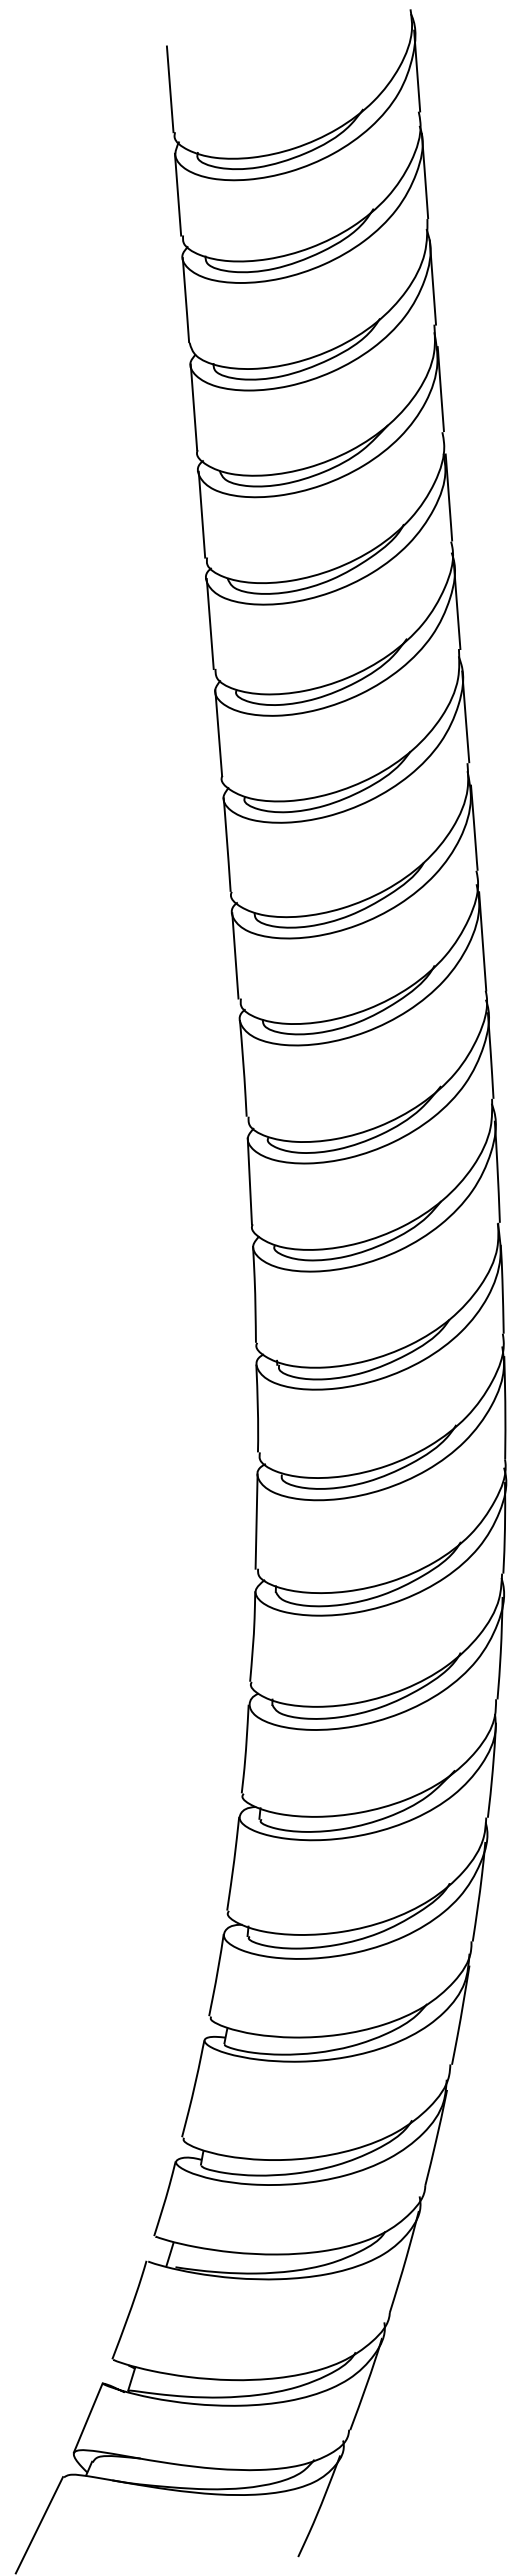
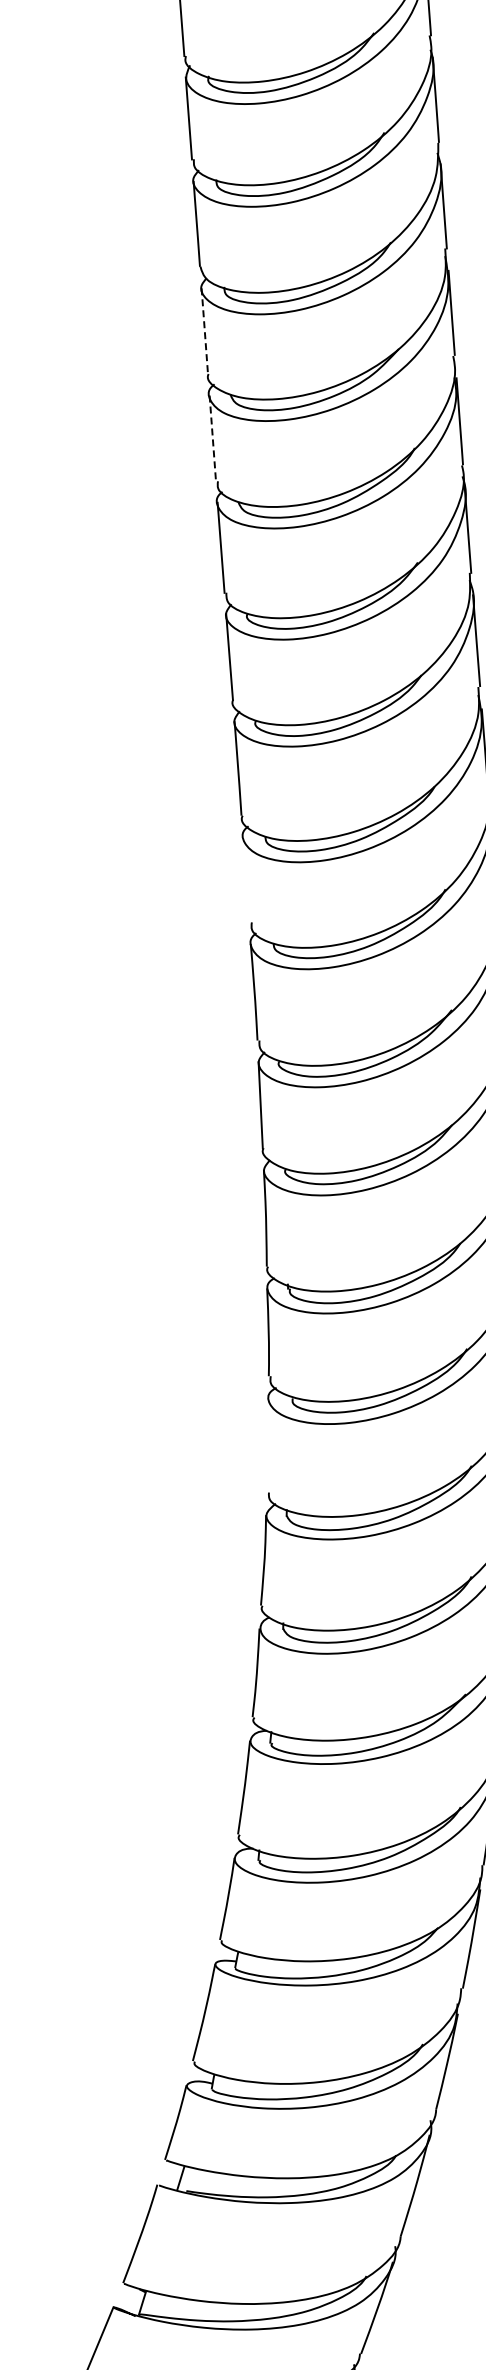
line: (193, 407) -> (204, 331), solid -> dashed
line: (202, 515) -> (213, 439), solid -> dashed
line: (235, 955) -> (246, 879), removed
line: (256, 1521) -> (267, 1445), removed

